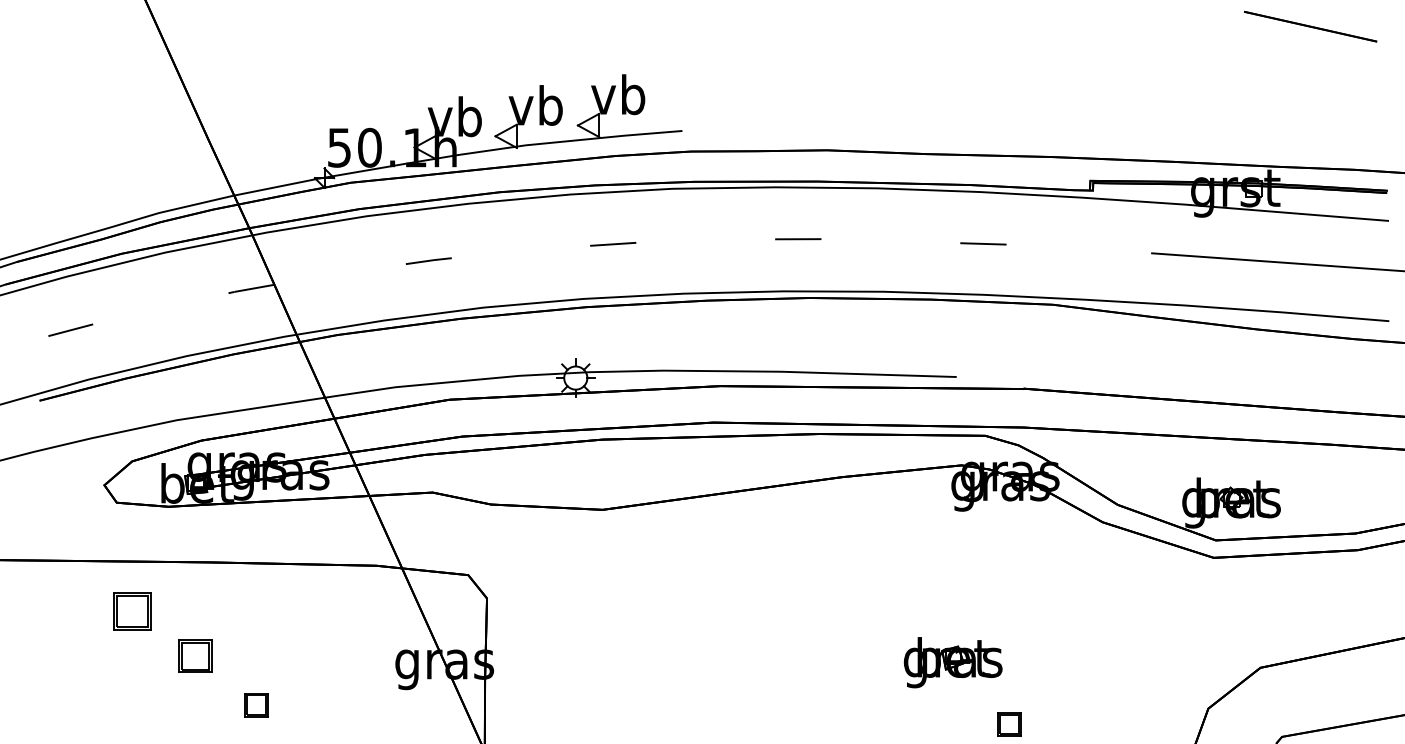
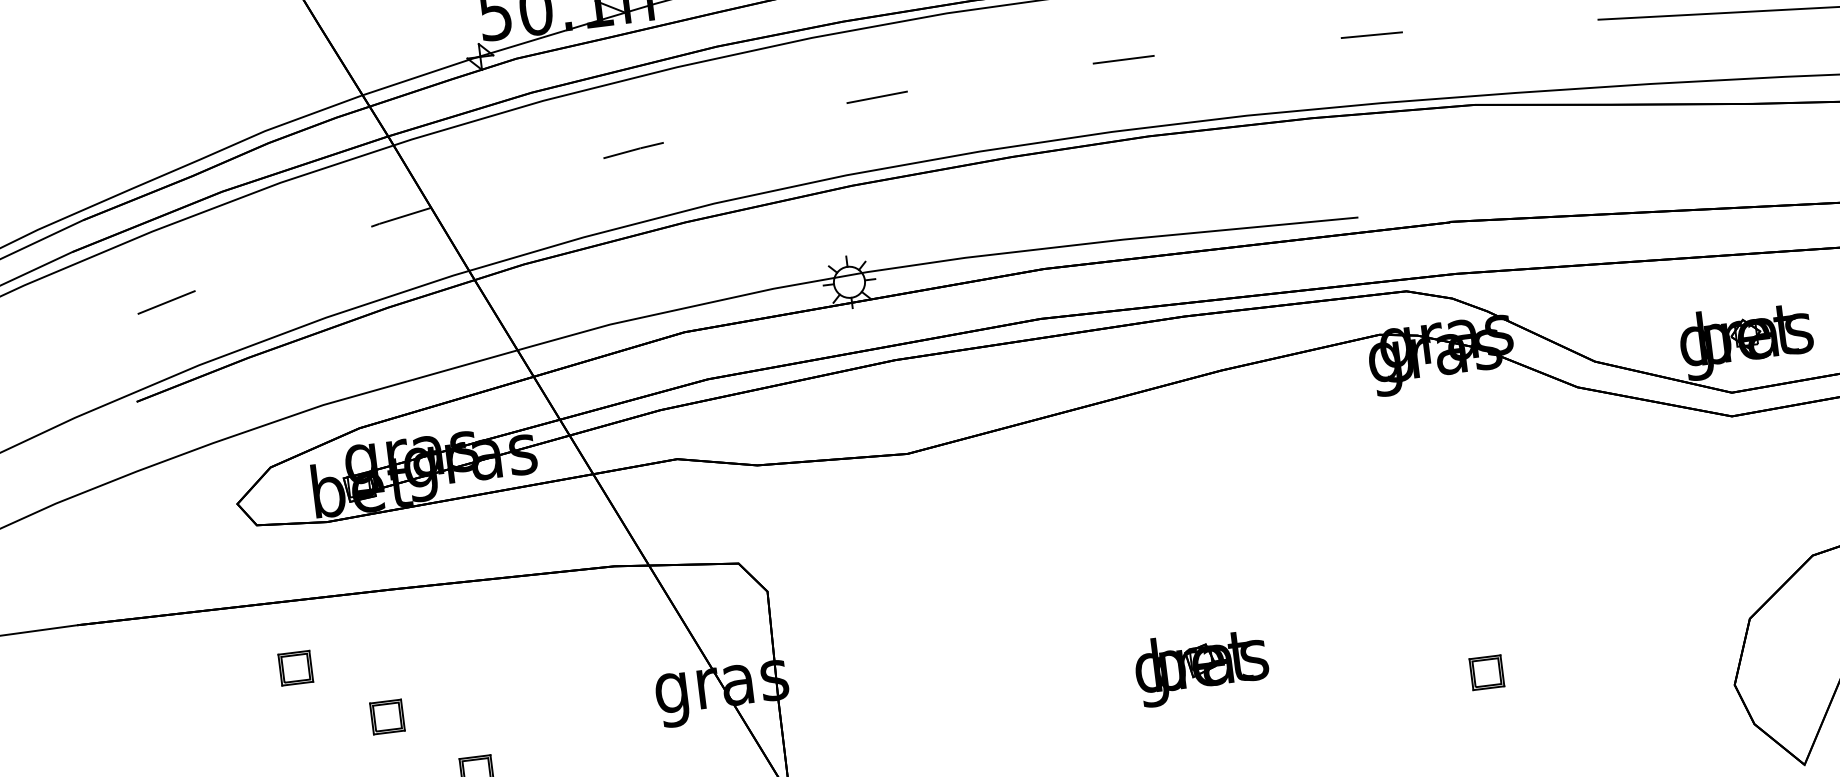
part: (132, 611) -> (295, 668), size x0.62
part: (195, 655) -> (387, 716), size x0.71
part: (952, 662) -> (1200, 666), moved

